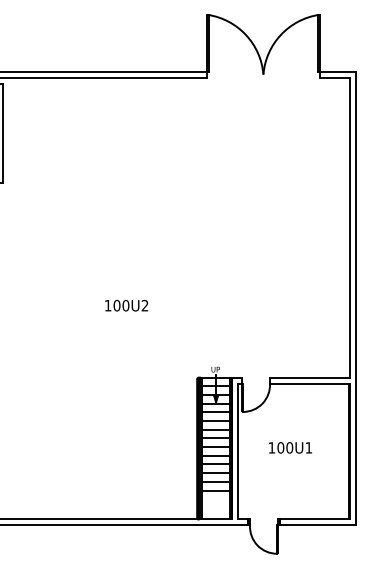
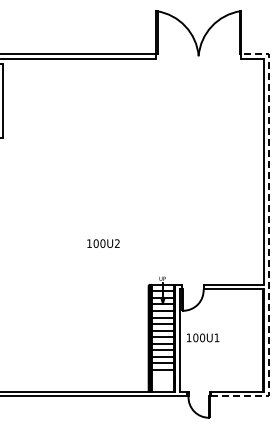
text: (126, 305) -> (103, 243), moved
line: (355, 317) -> (268, 239), solid -> dashed
text: (291, 447) -> (203, 337), moved

